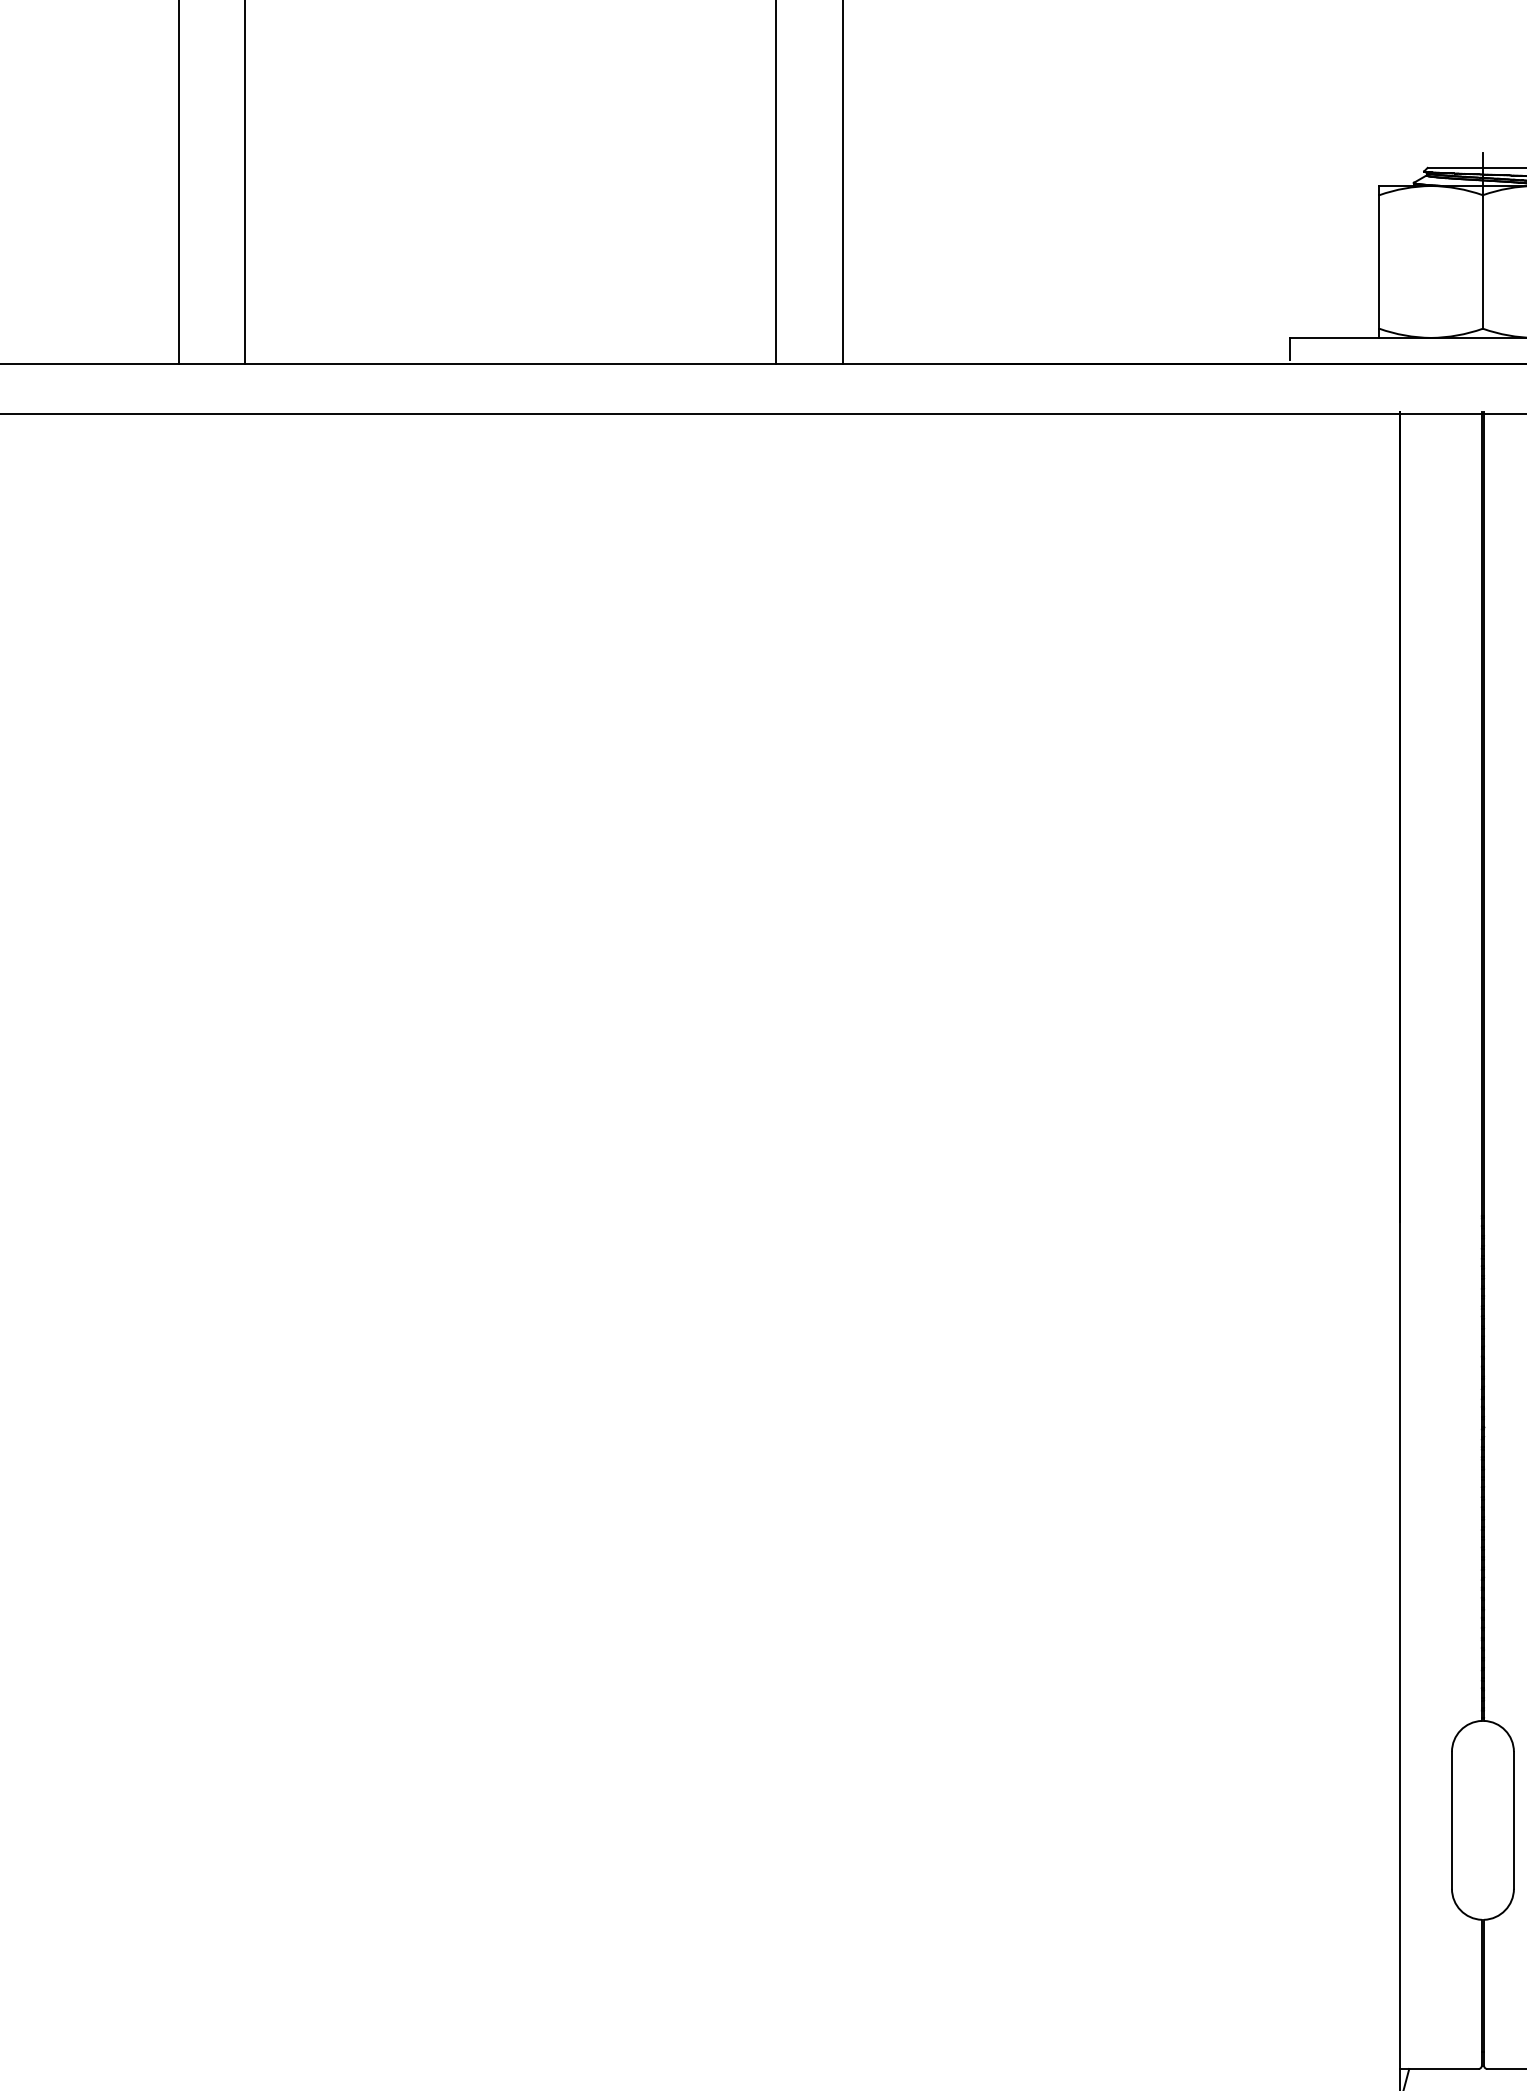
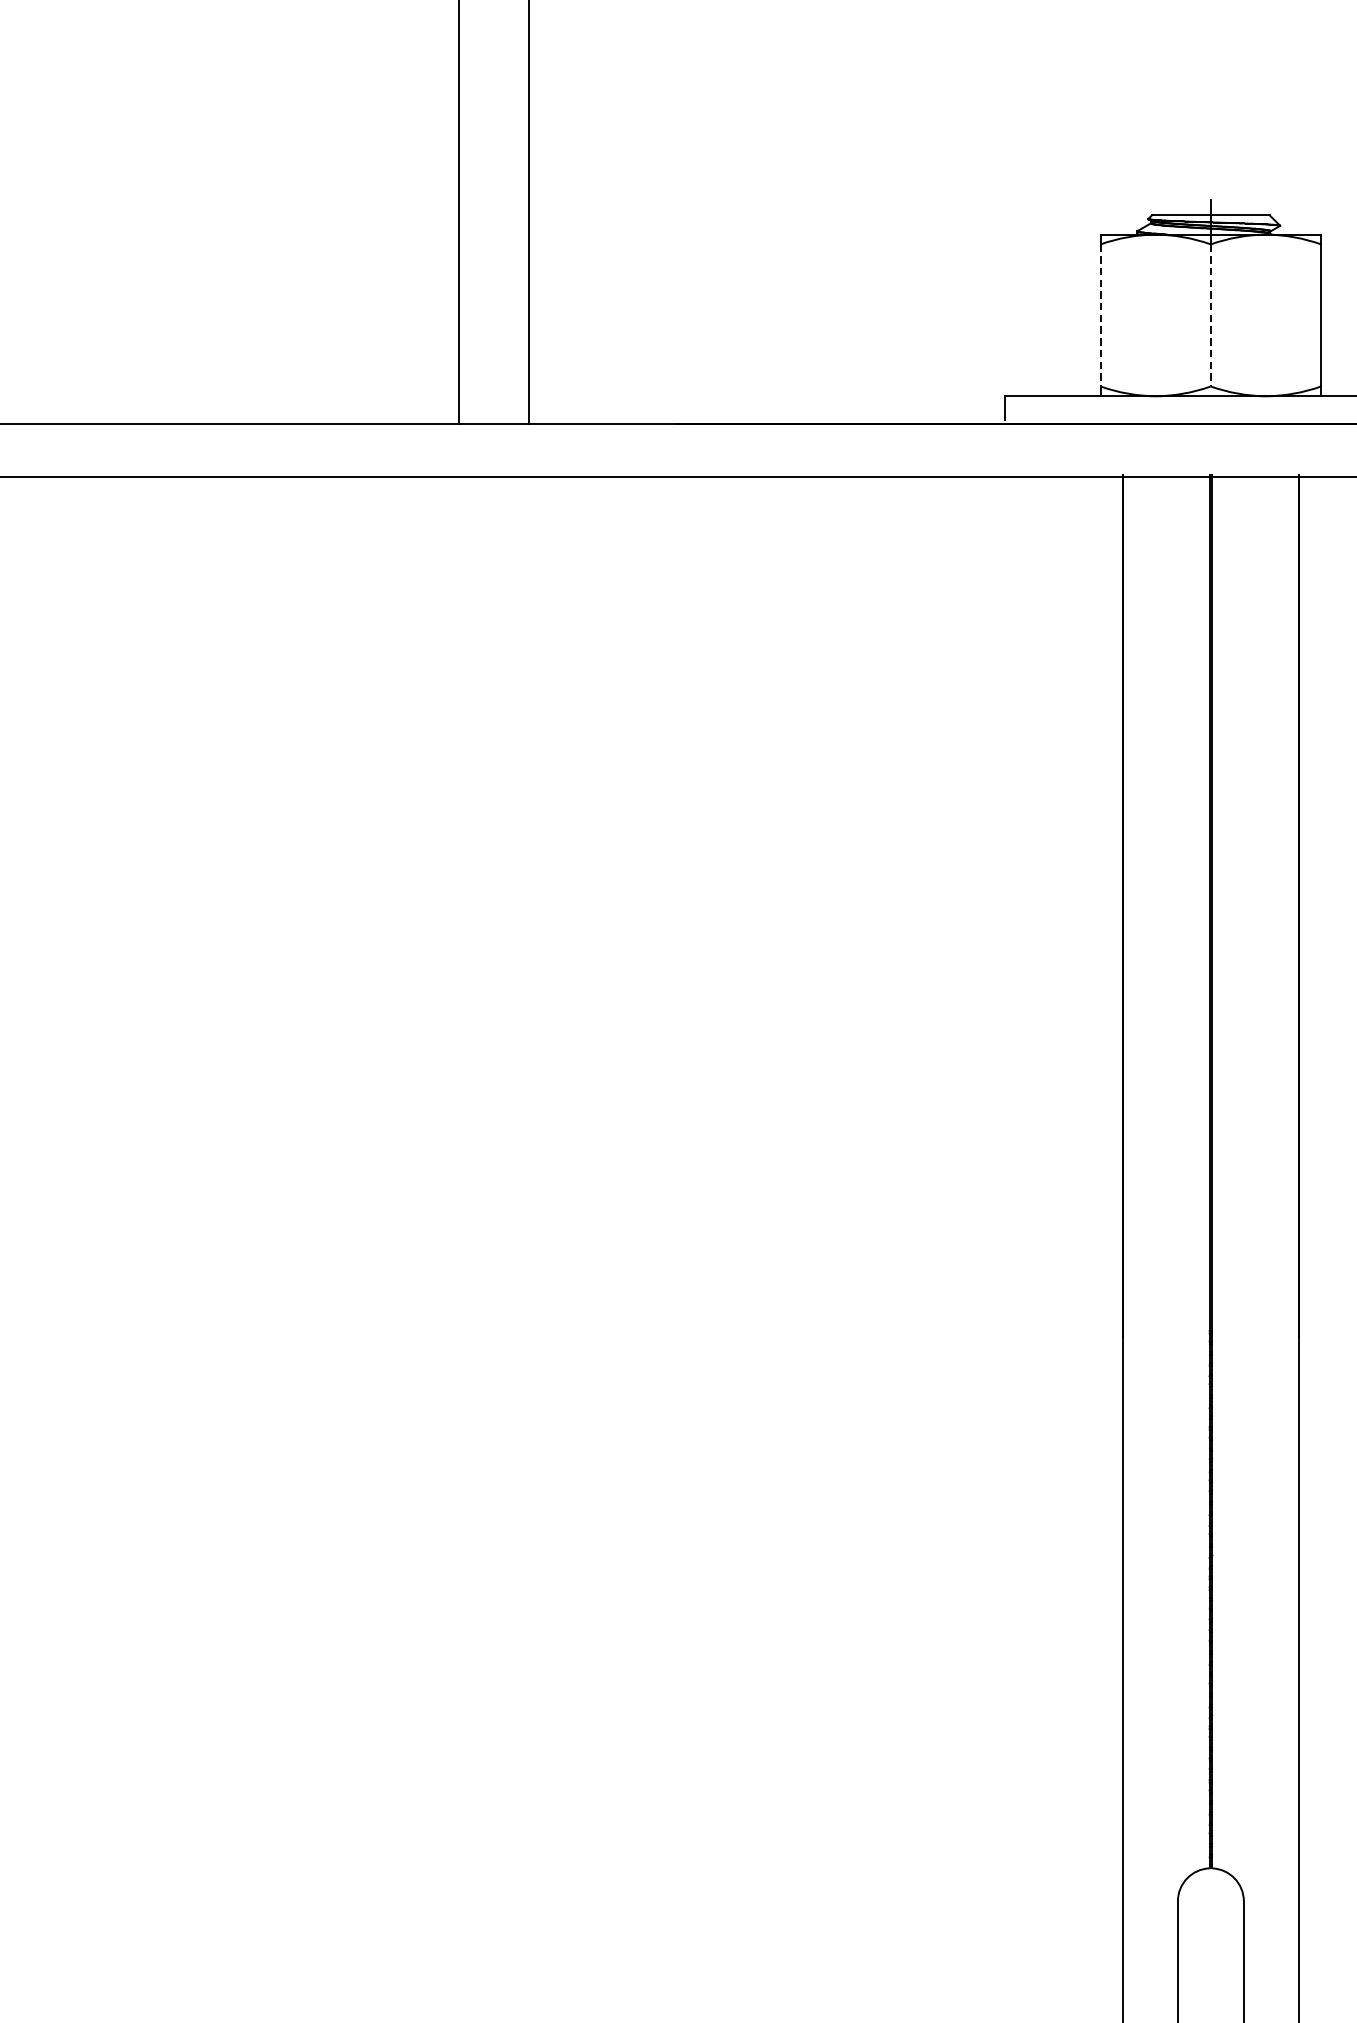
line: (1379, 261) -> (1100, 314), solid -> dashed
line: (1482, 261) -> (1210, 314), solid -> dashed

